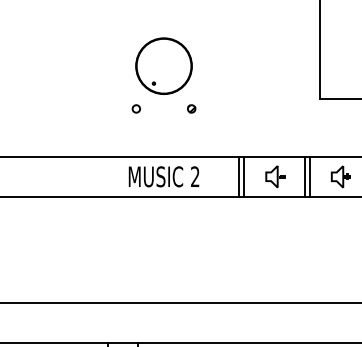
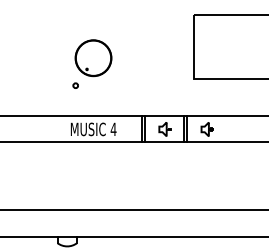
part: (191, 108) -> (111, 85), removed
text: (195, 175) -> (113, 128), 2 -> 4

